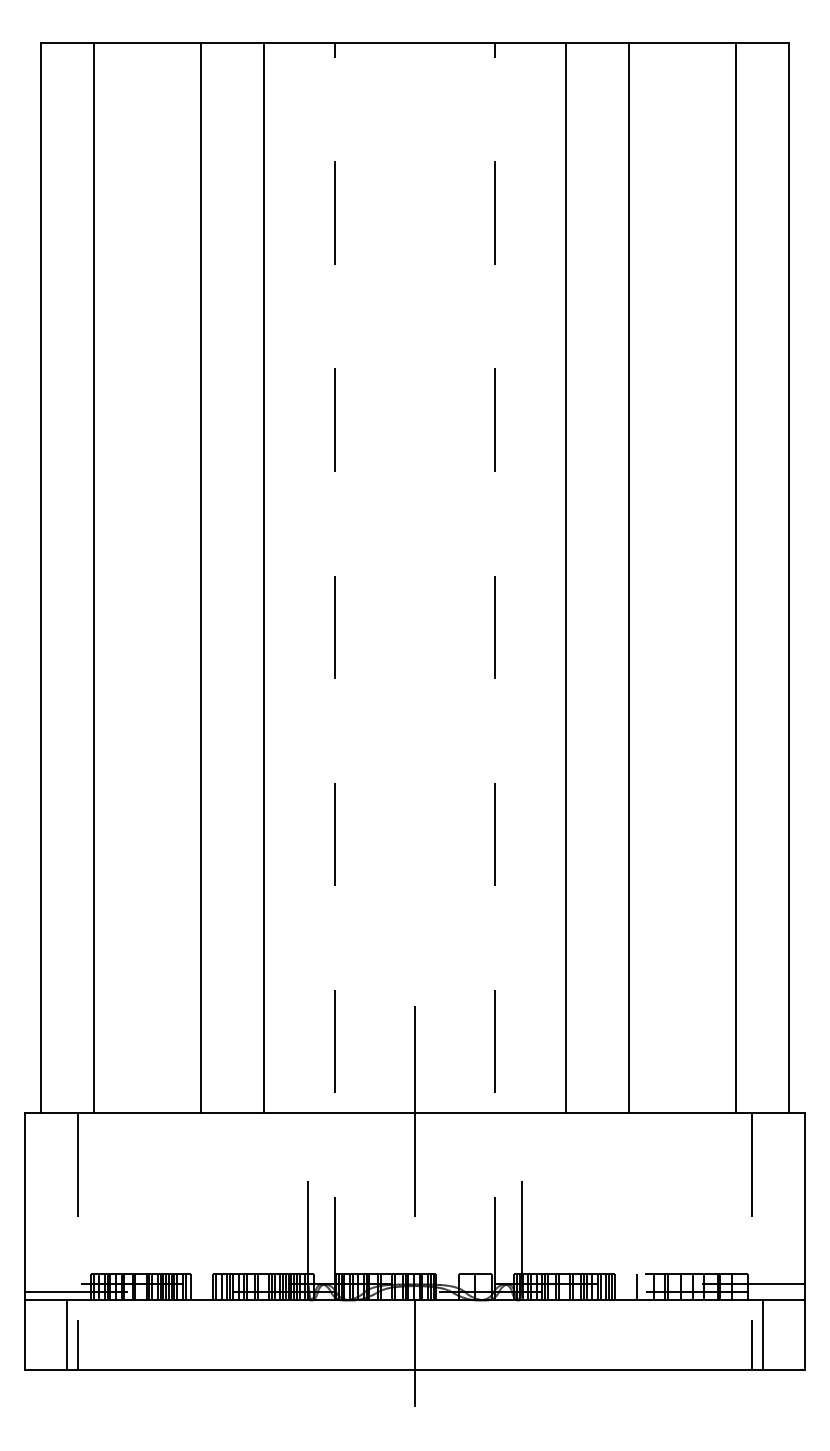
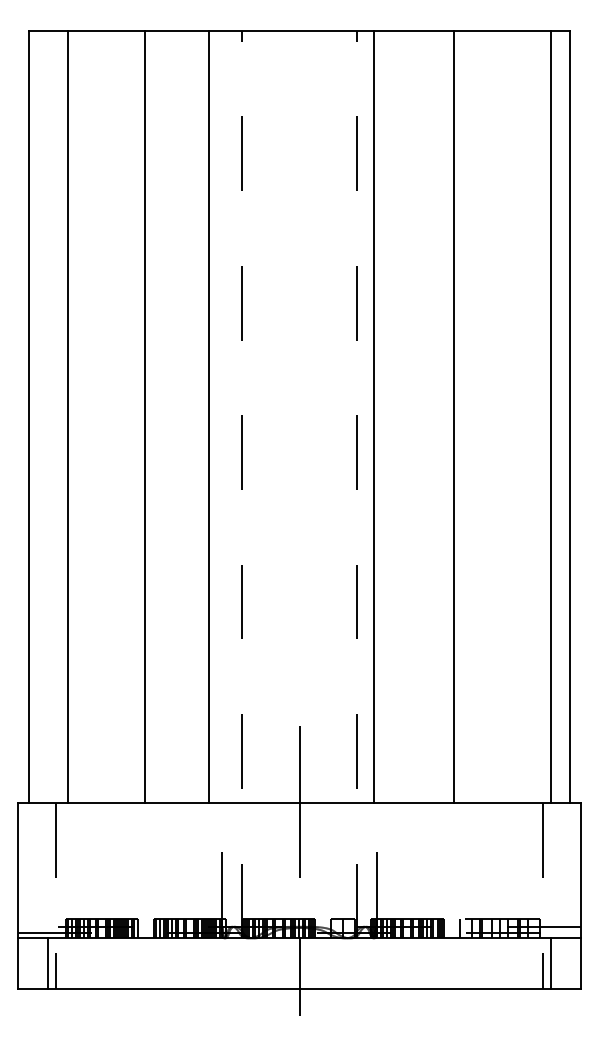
line: (263, 578) -> (209, 417), moved
line: (566, 578) -> (373, 417), moved
line: (736, 578) -> (551, 417), moved

